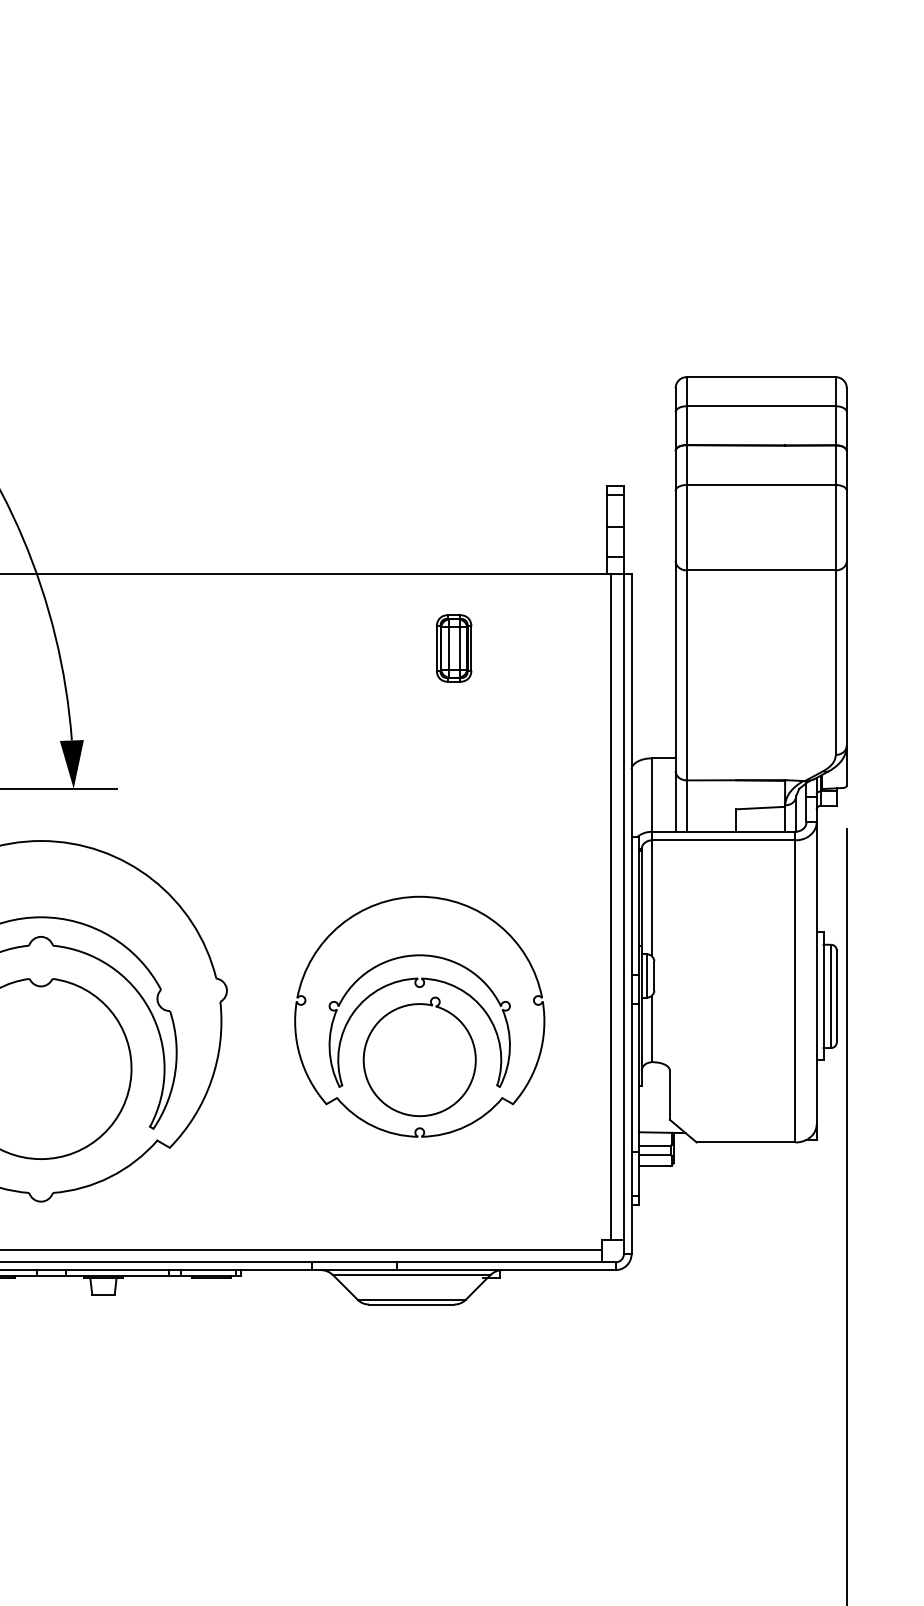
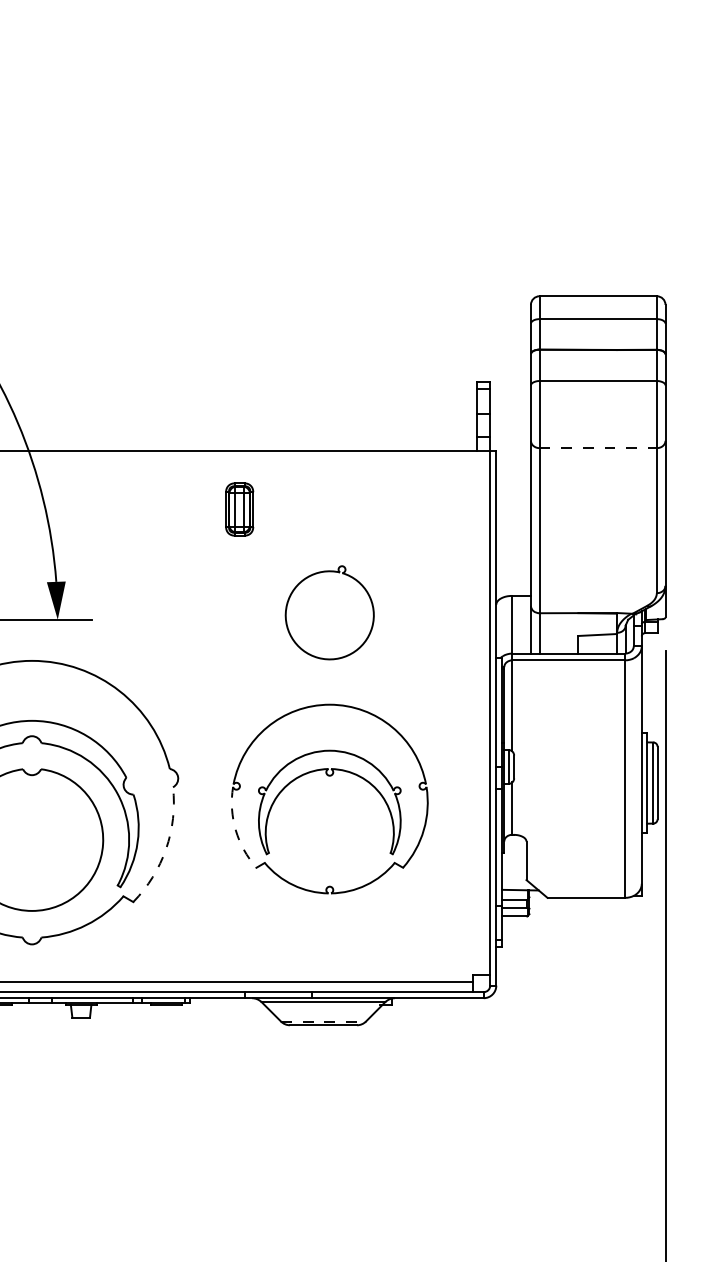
line: (761, 570) -> (598, 448), solid -> dashed
part: (454, 648) -> (239, 509), moved
line: (611, 906) -> (480, 712), removed
arc: (300, 1056) -> (236, 830), solid -> dashed
part: (419, 1056) -> (329, 612), moved
arc: (211, 1080) -> (166, 849), solid -> dashed
line: (411, 1299) -> (323, 1021), solid -> dashed

